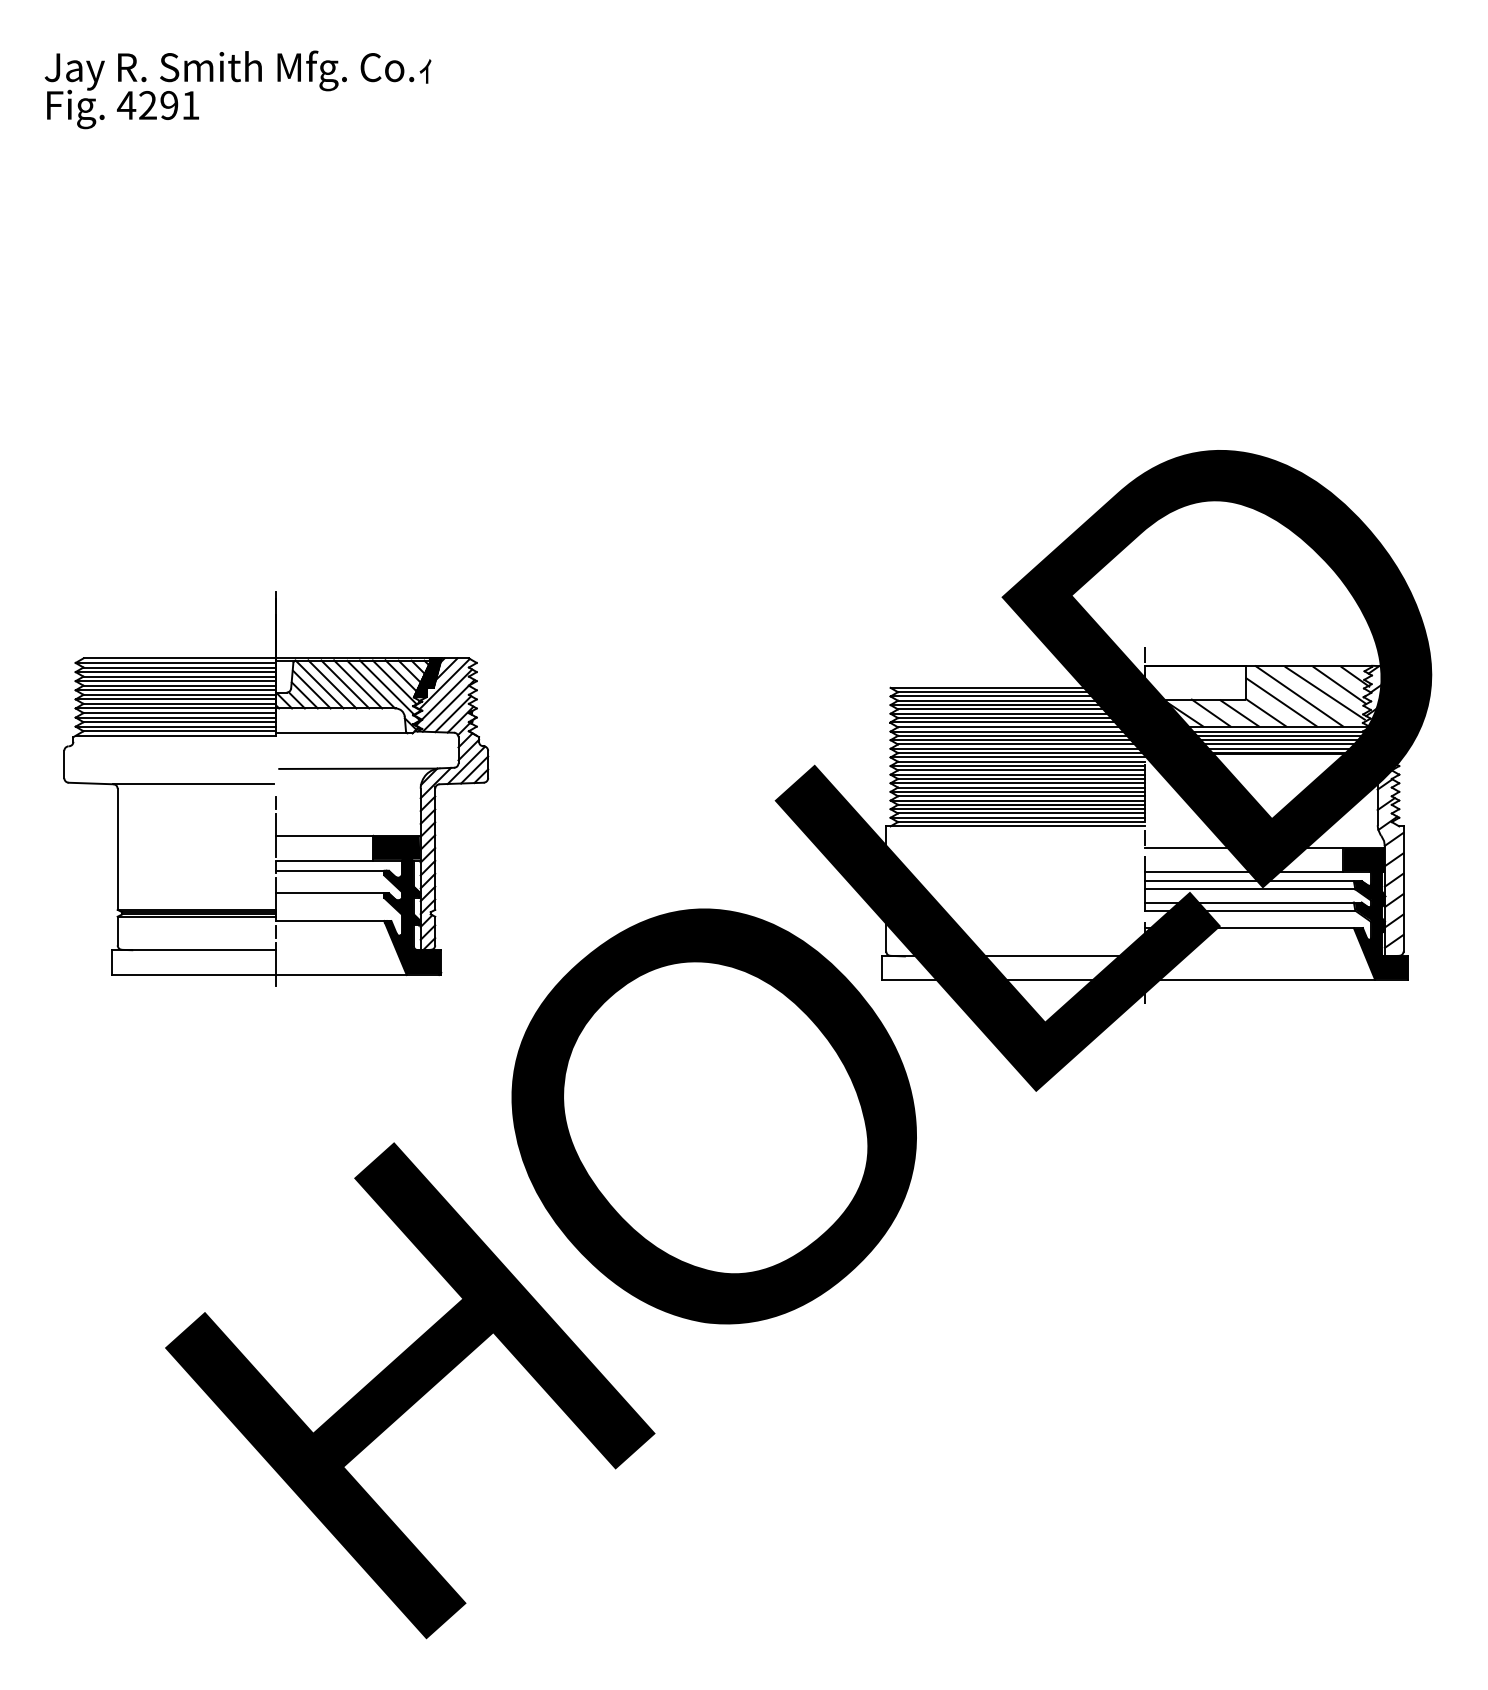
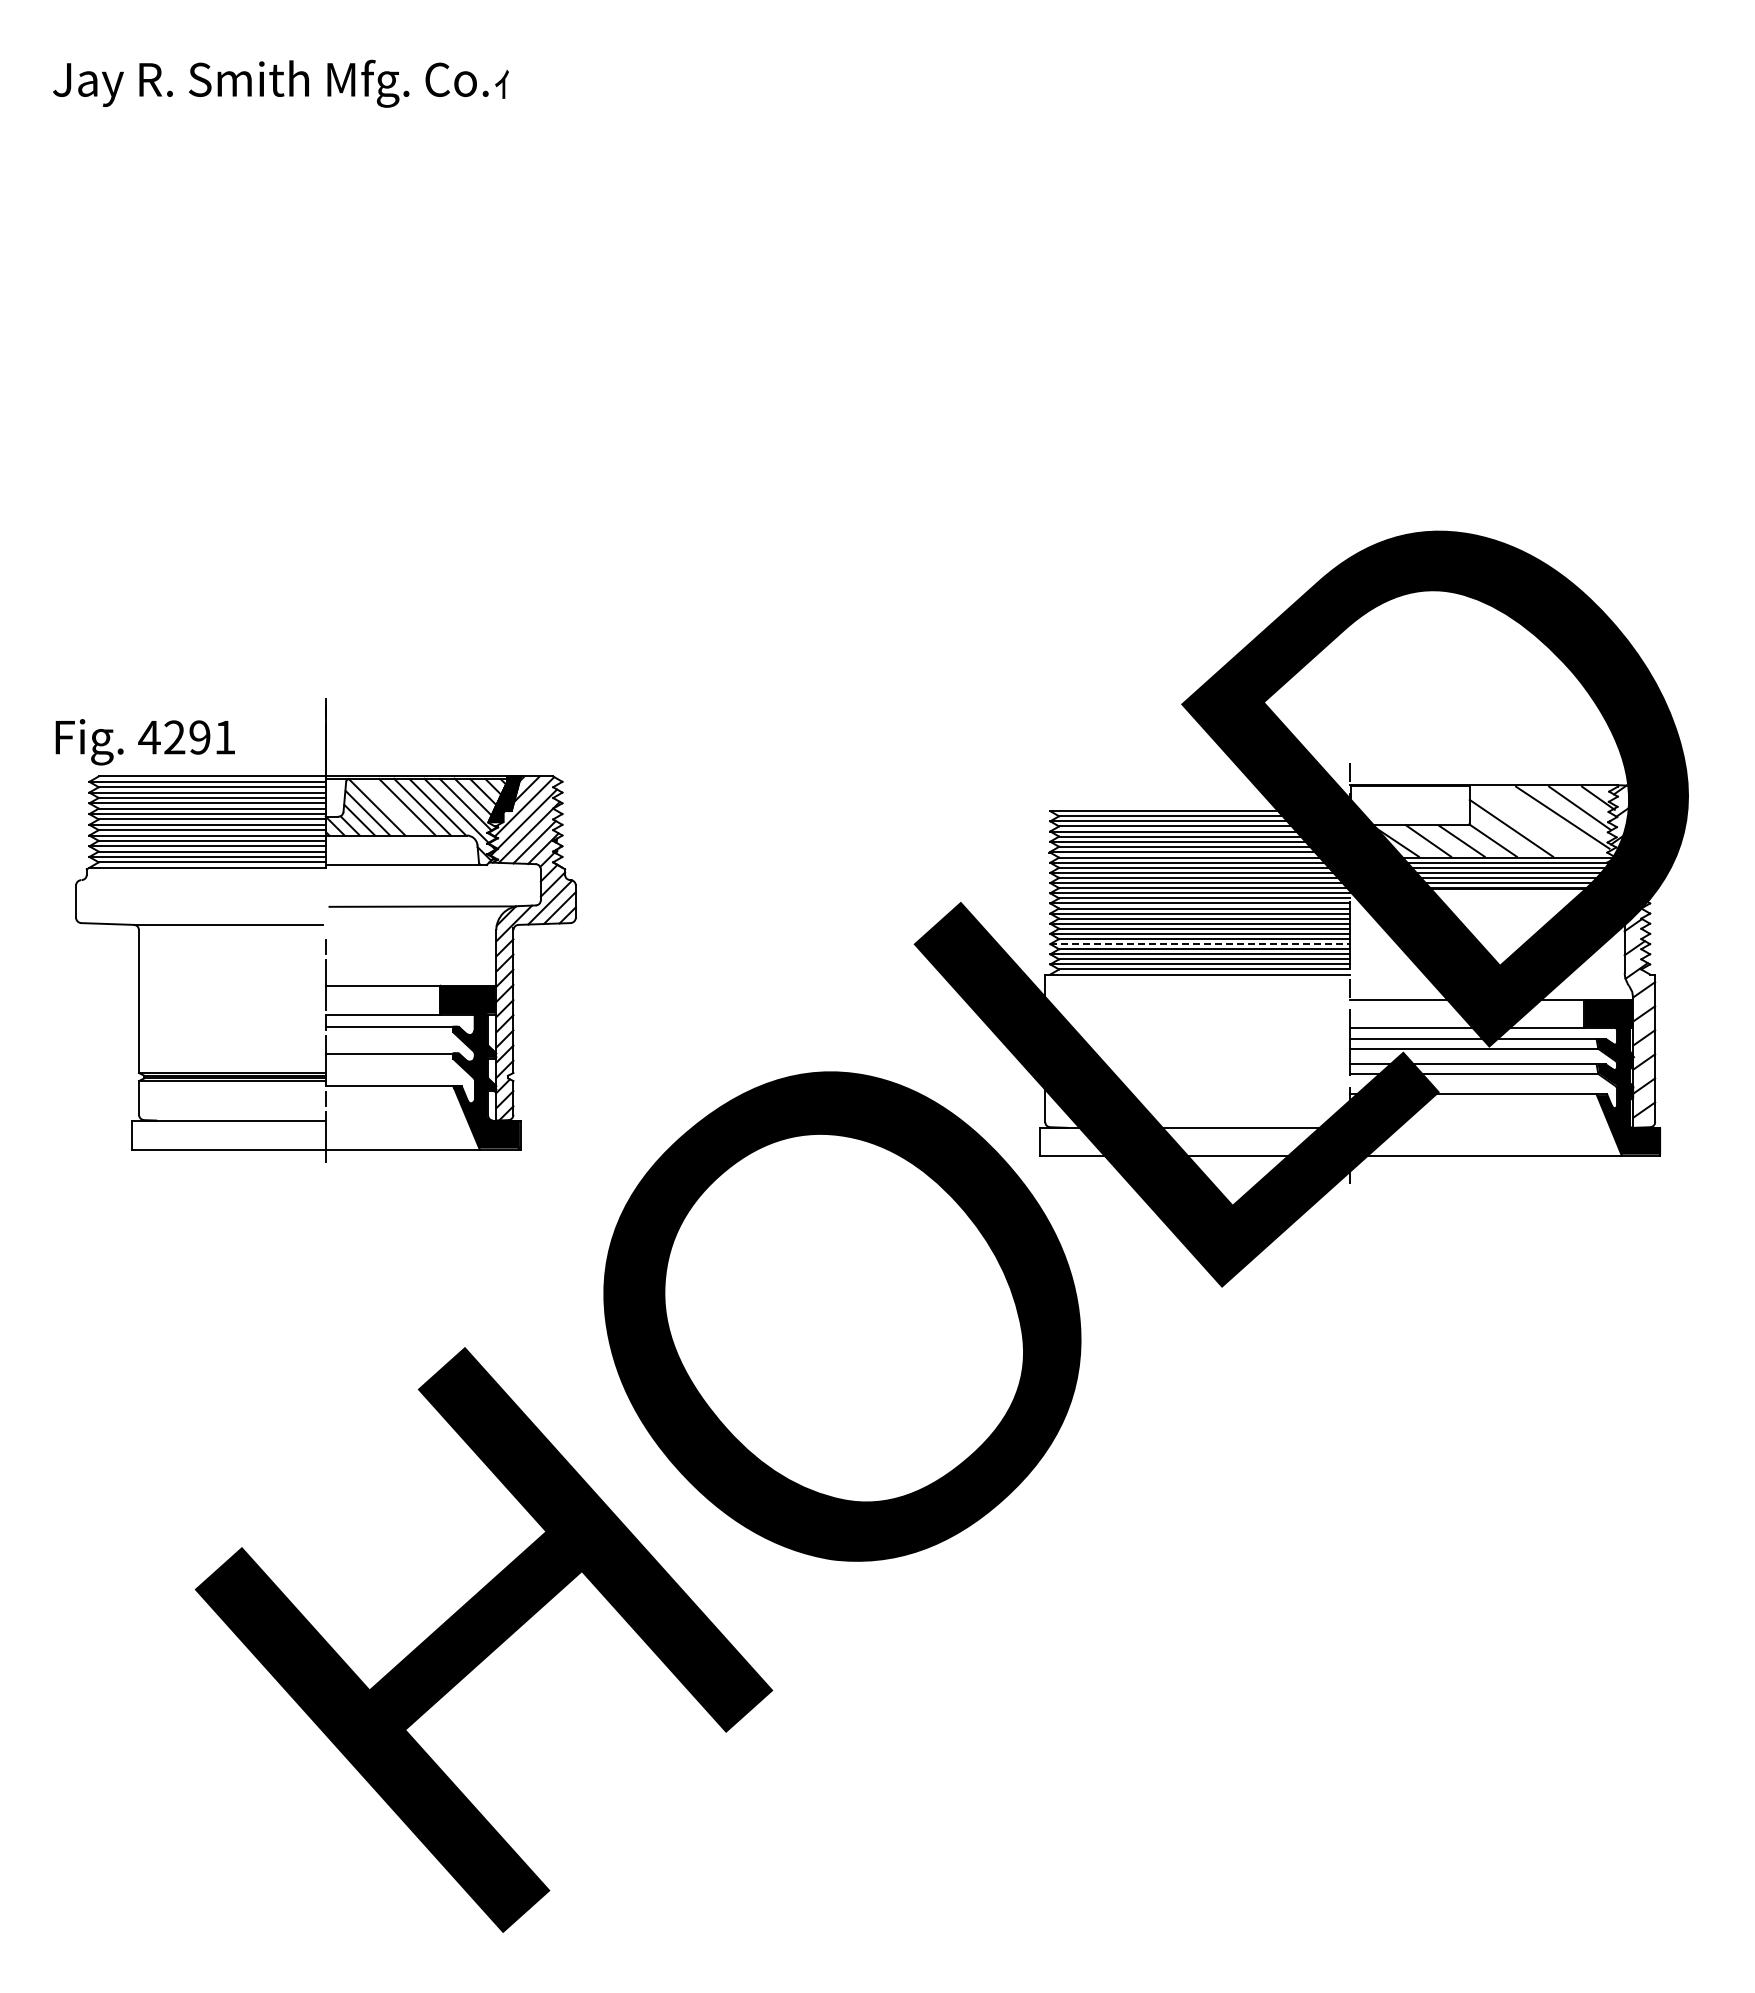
text: (122, 109) -> (144, 742), moved
line: (331, 683) -> (391, 806), removed
line: (1298, 695) -> (1531, 820), removed
line: (1017, 800) -> (1200, 944), solid -> dashed

